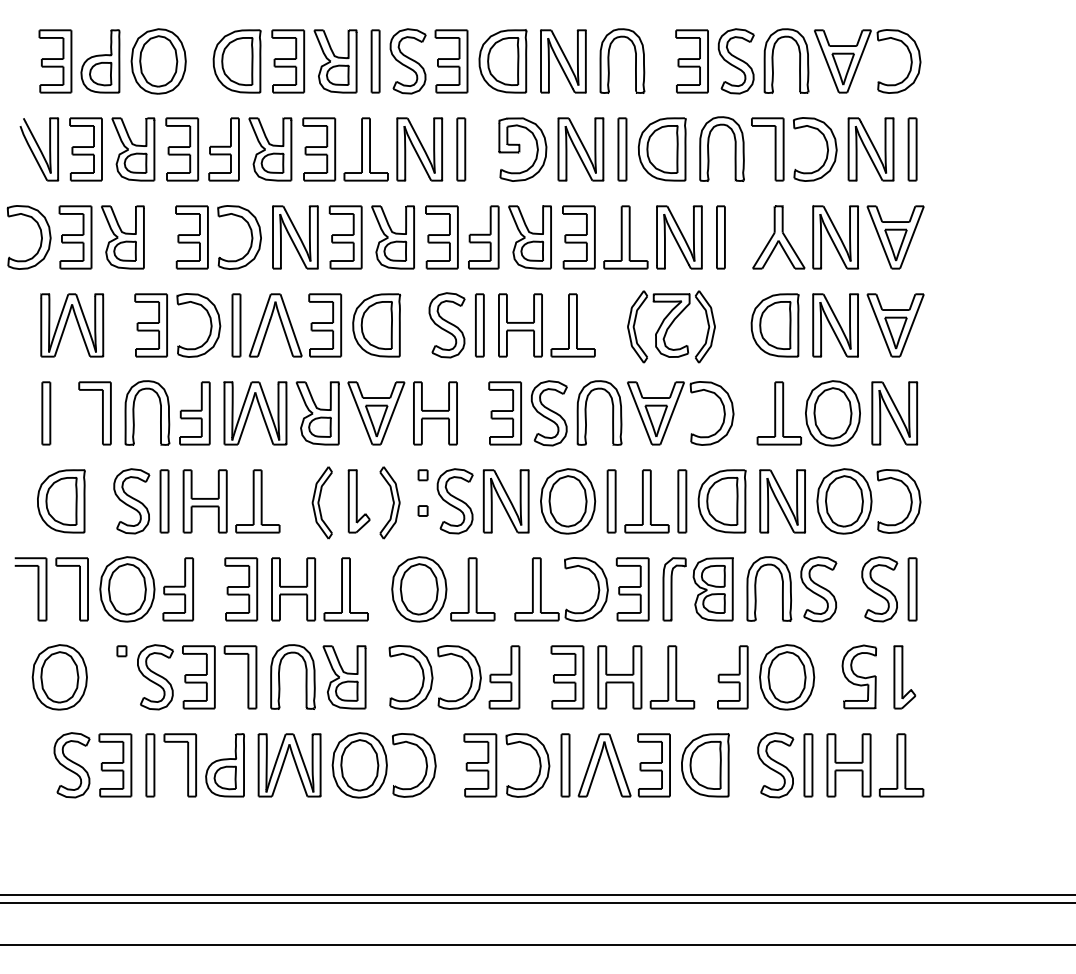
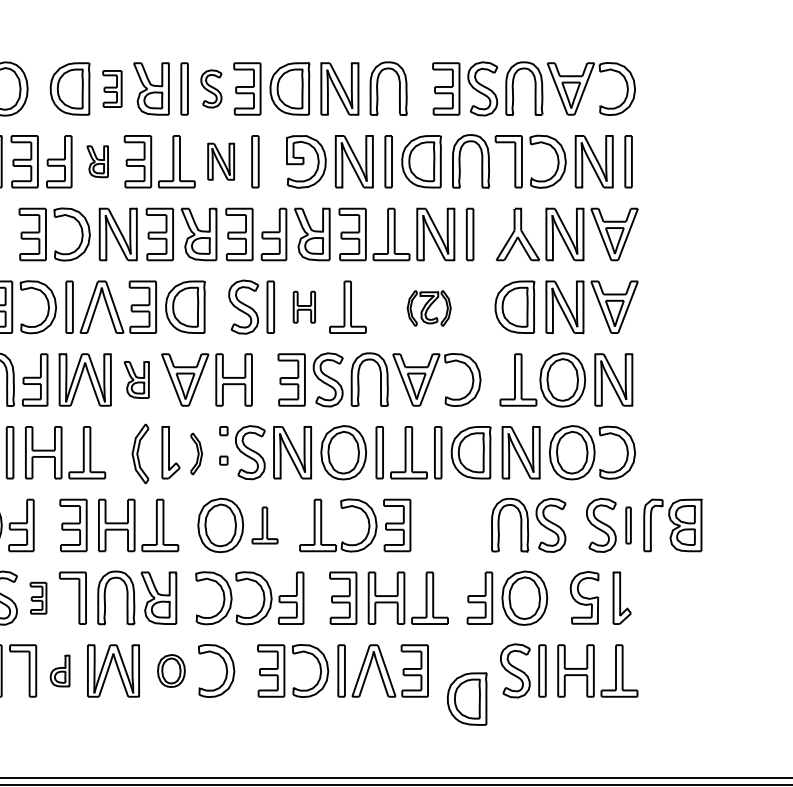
part: (288, 61) -> (112, 89), size x0.7
part: (407, 61) -> (210, 89), size x0.7
part: (270, 149) -> (97, 161), size x0.6
part: (419, 149) -> (220, 161), size x0.7
part: (520, 325) -> (304, 307), size x0.6
part: (671, 326) -> (429, 308), size x0.6
part: (317, 413) -> (136, 380), size x0.7
part: (389, 502) -> (196, 453), size x0.7
part: (472, 589) -> (264, 525), size x0.7
part: (697, 589) -> (672, 525), moved
part: (912, 589) -> (628, 525), size x0.7
part: (198, 677) -> (38, 598), size x0.6
part: (224, 765) -> (59, 671), size x0.6
part: (359, 765) -> (171, 671), size x0.6
part: (705, 765) -> (467, 699), moved

